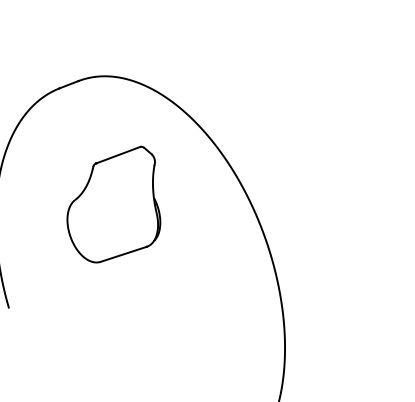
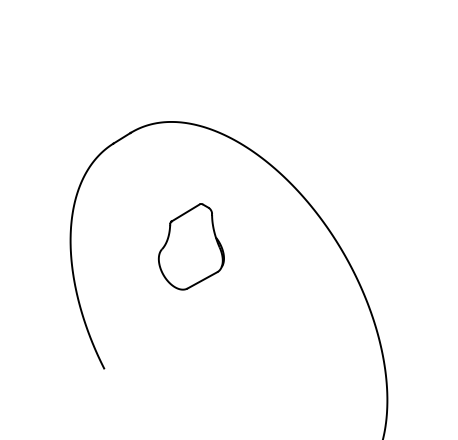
part: (117, 203) -> (191, 246), size x0.7

